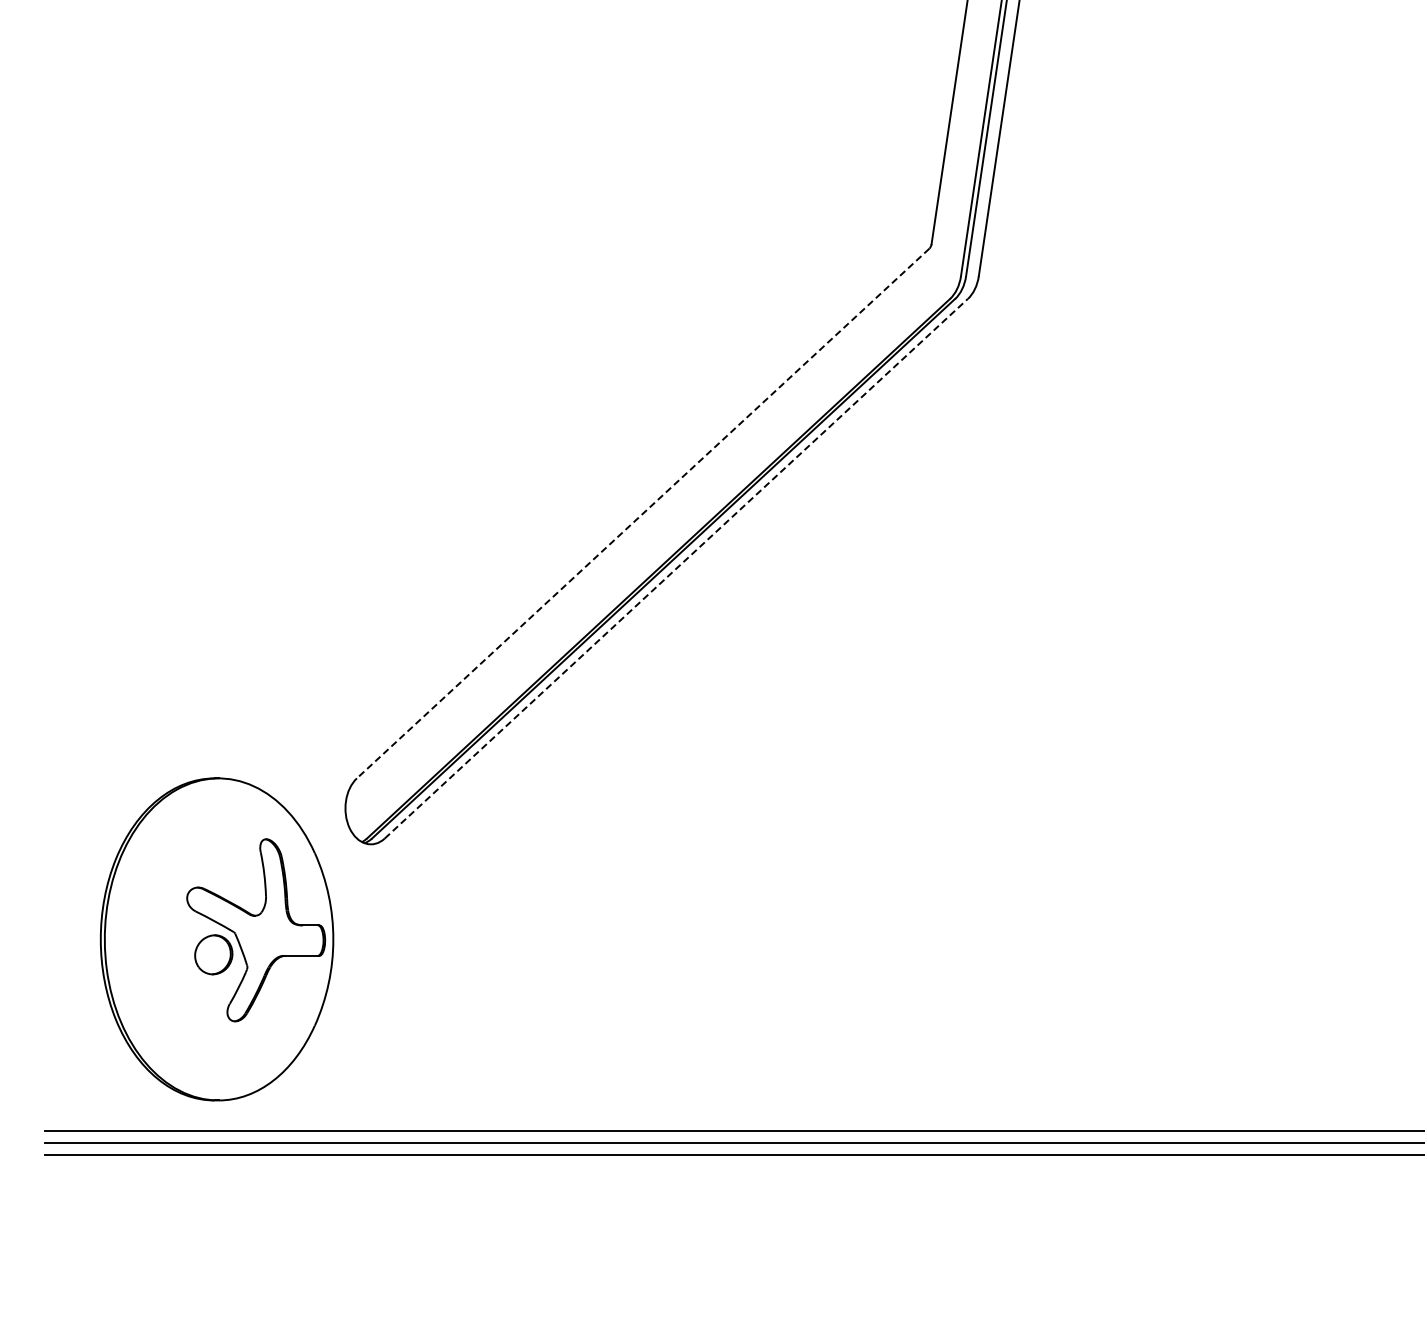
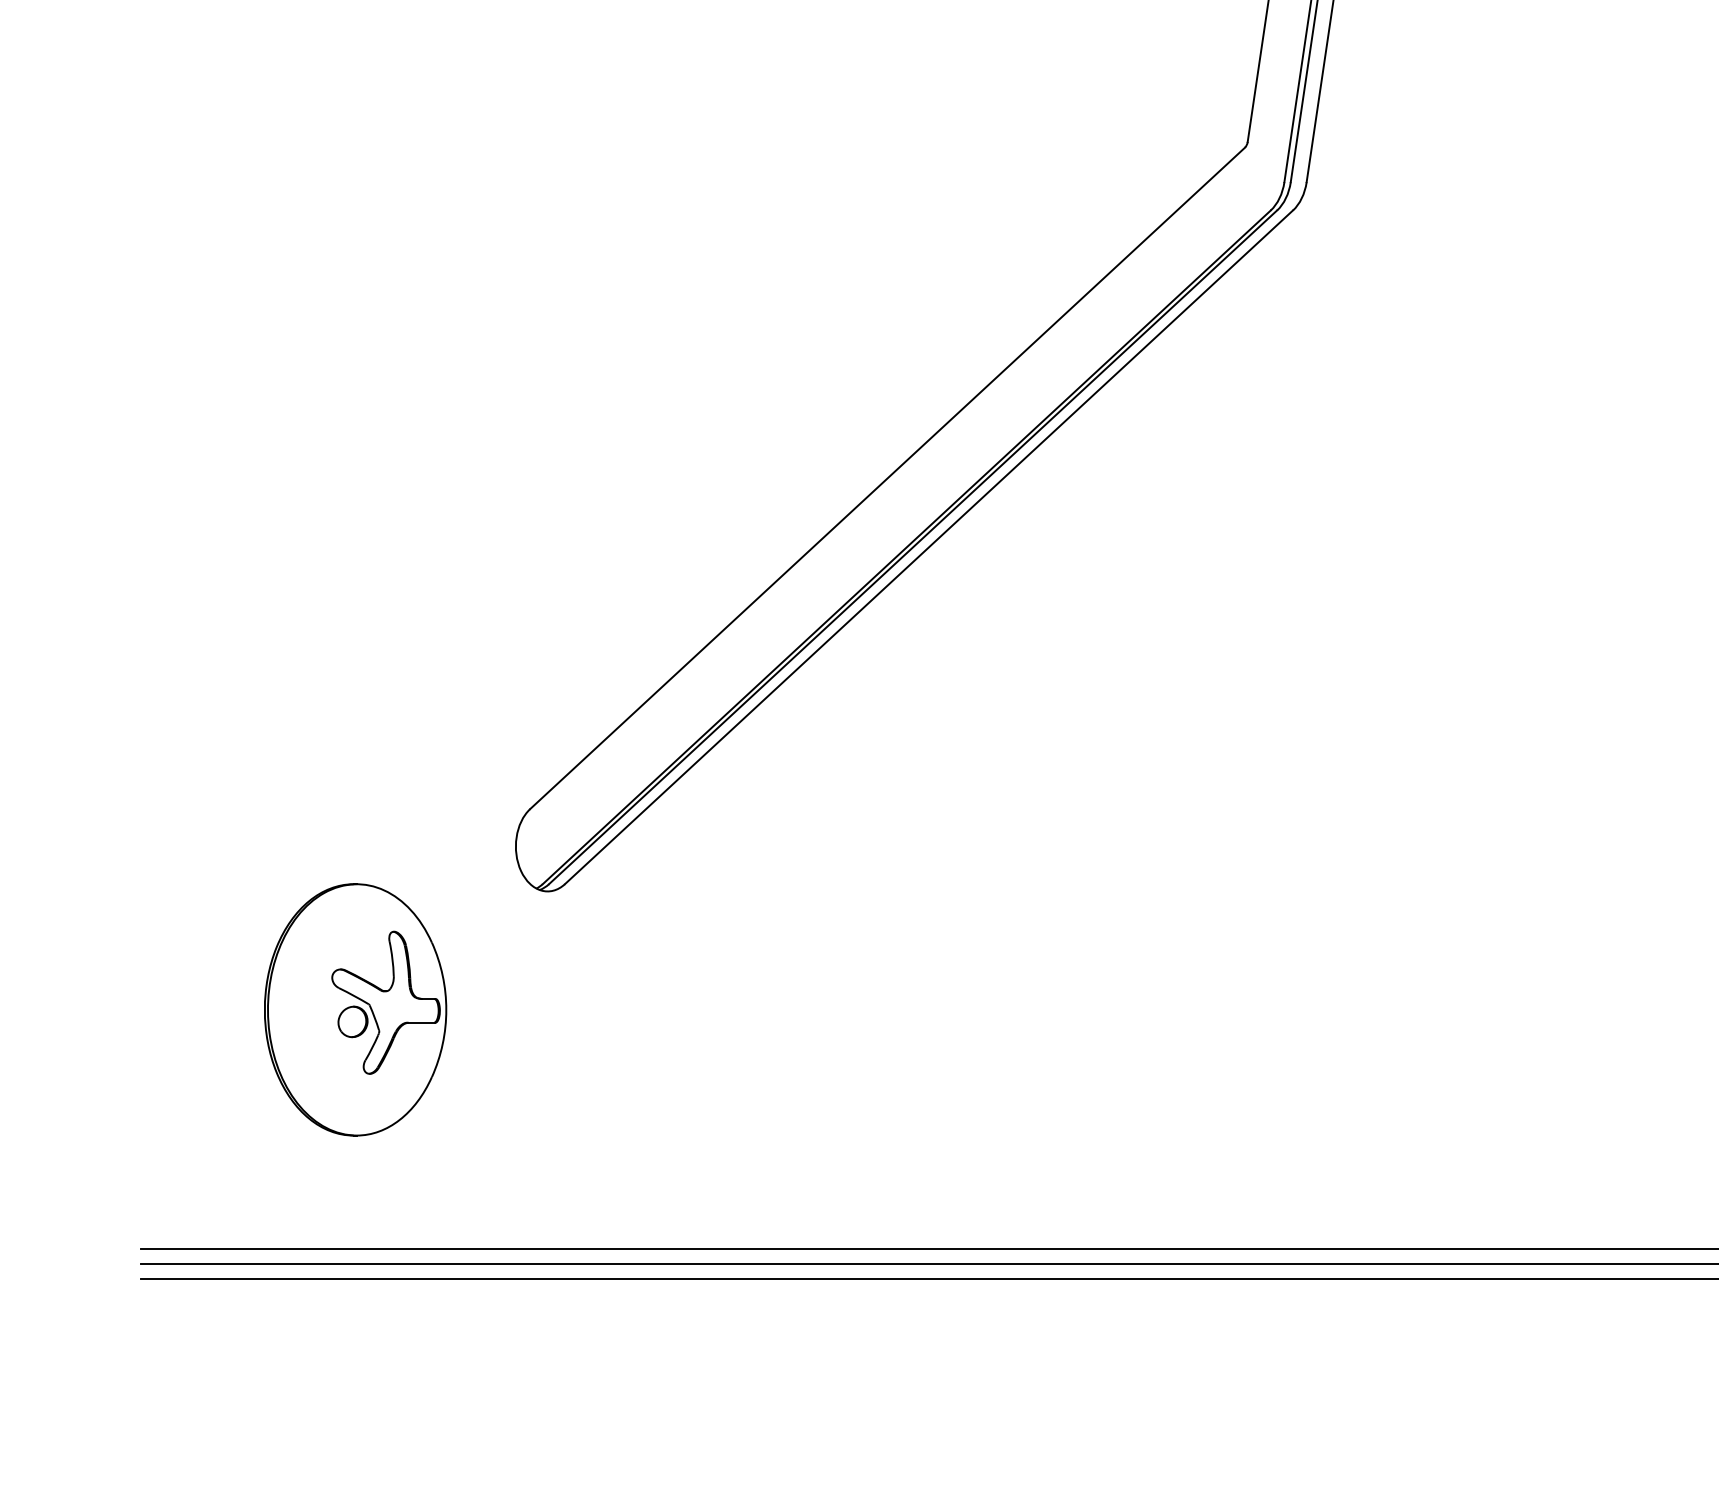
line: (643, 513) -> (888, 478), dashed -> solid
line: (676, 568) -> (929, 546), dashed -> solid
part: (216, 938) -> (354, 1008), size x0.62

